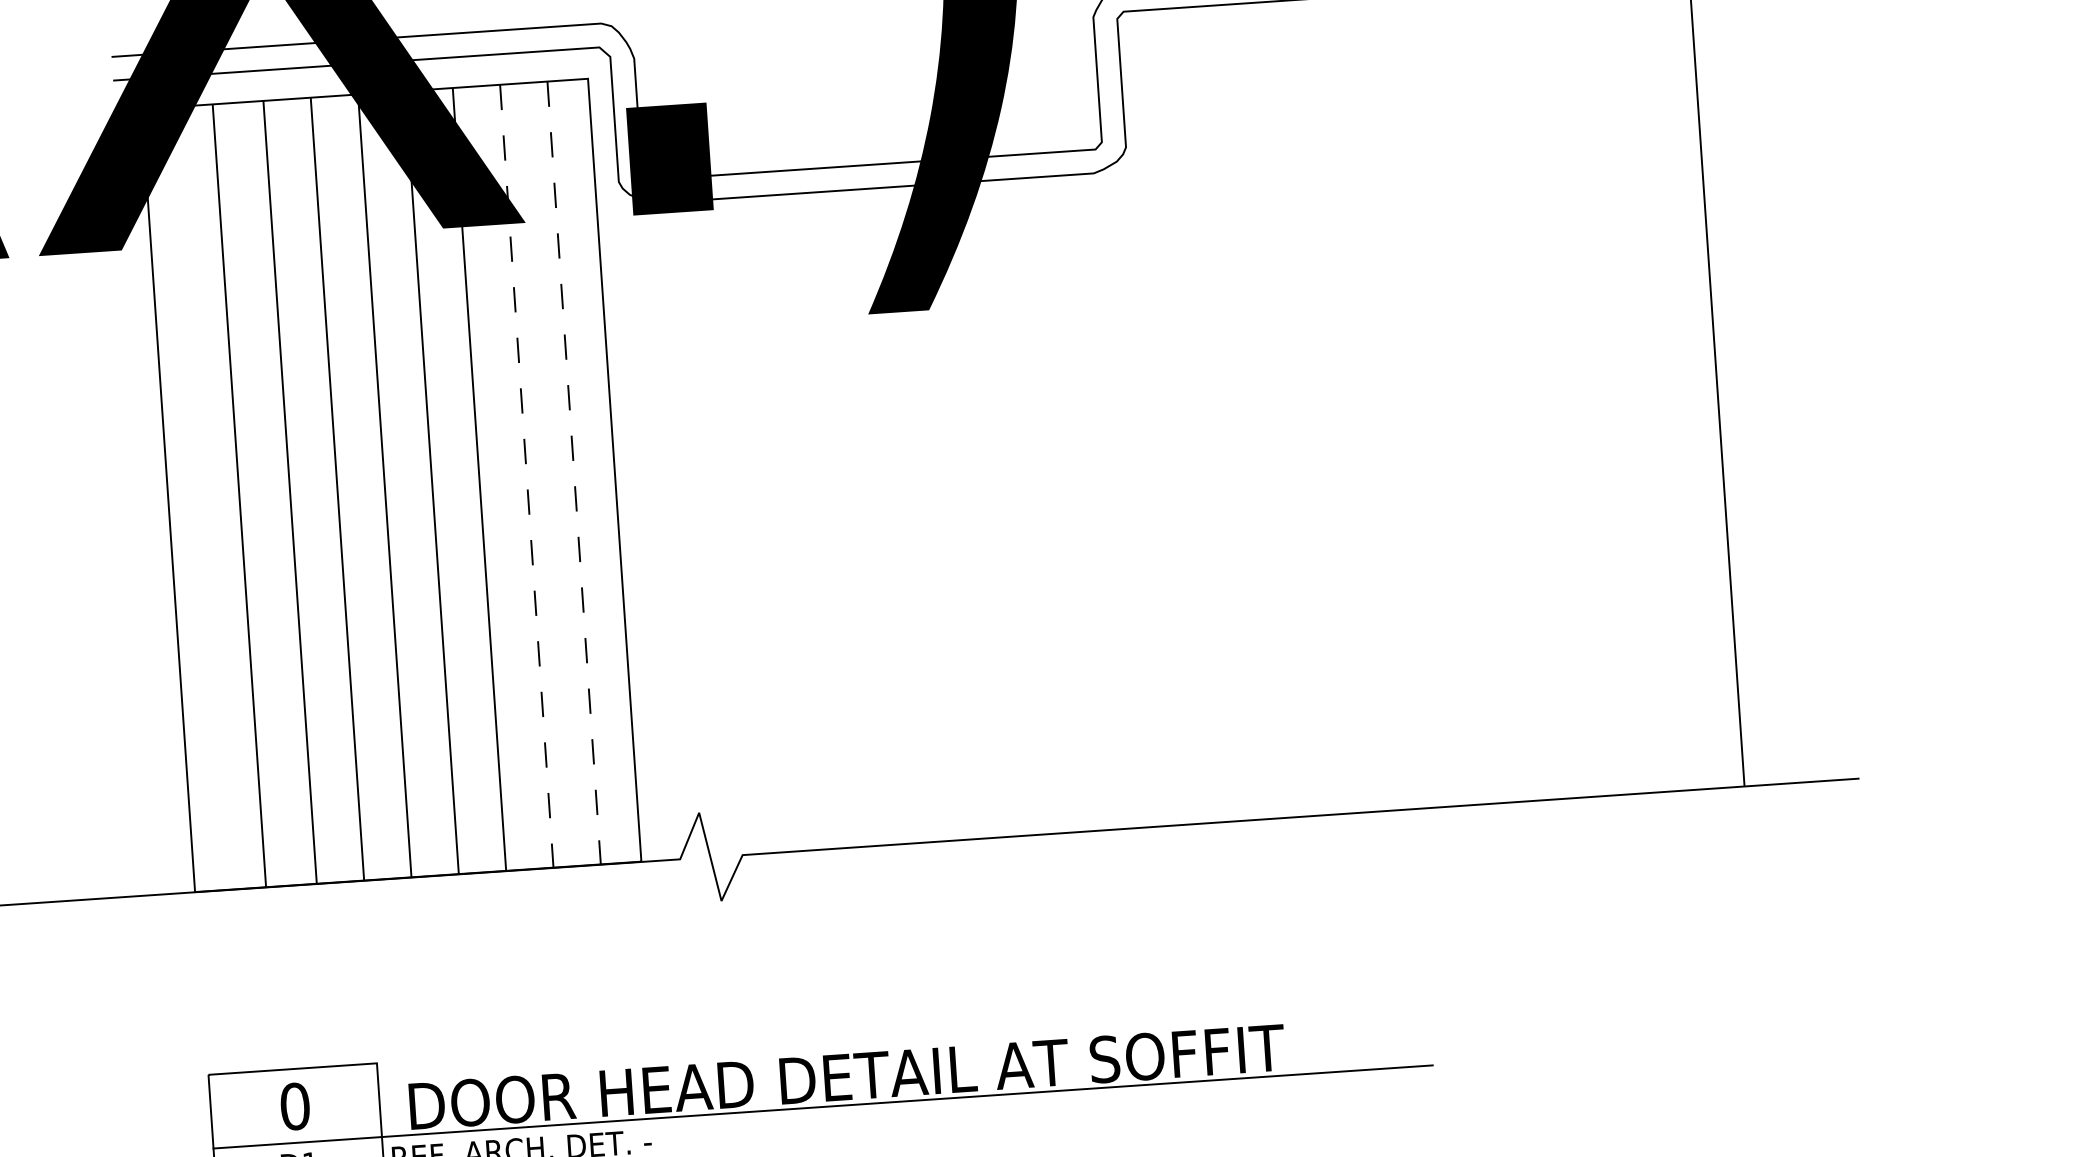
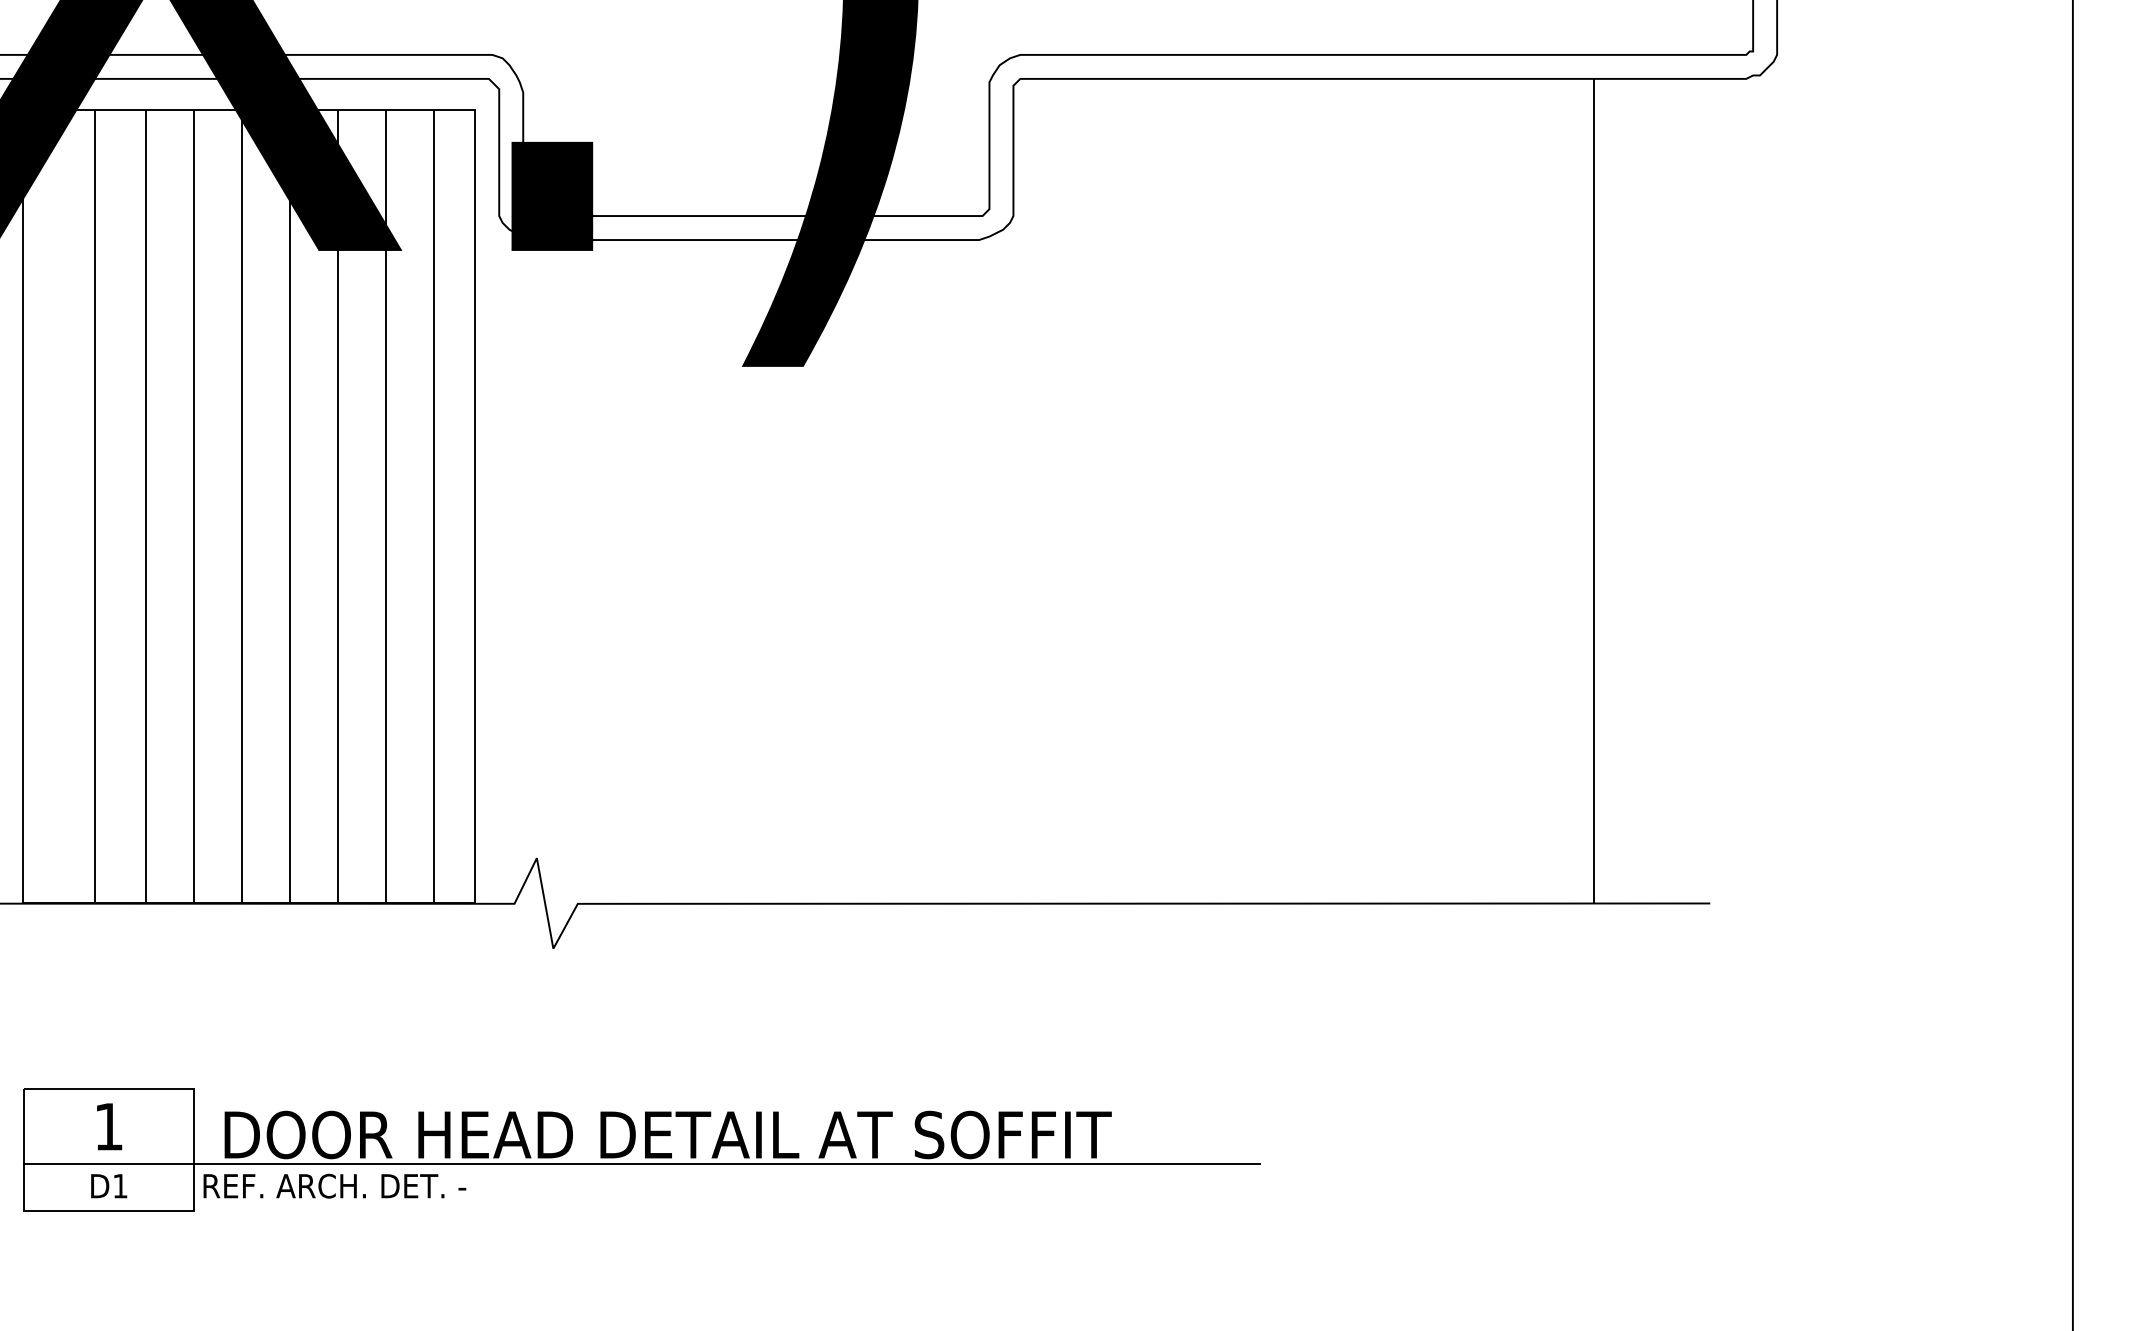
line: (574, 472) -> (434, 506), dashed -> solid
line: (527, 476) -> (386, 506), dashed -> solid
text: (294, 1106) -> (108, 1126), 0 -> 1

